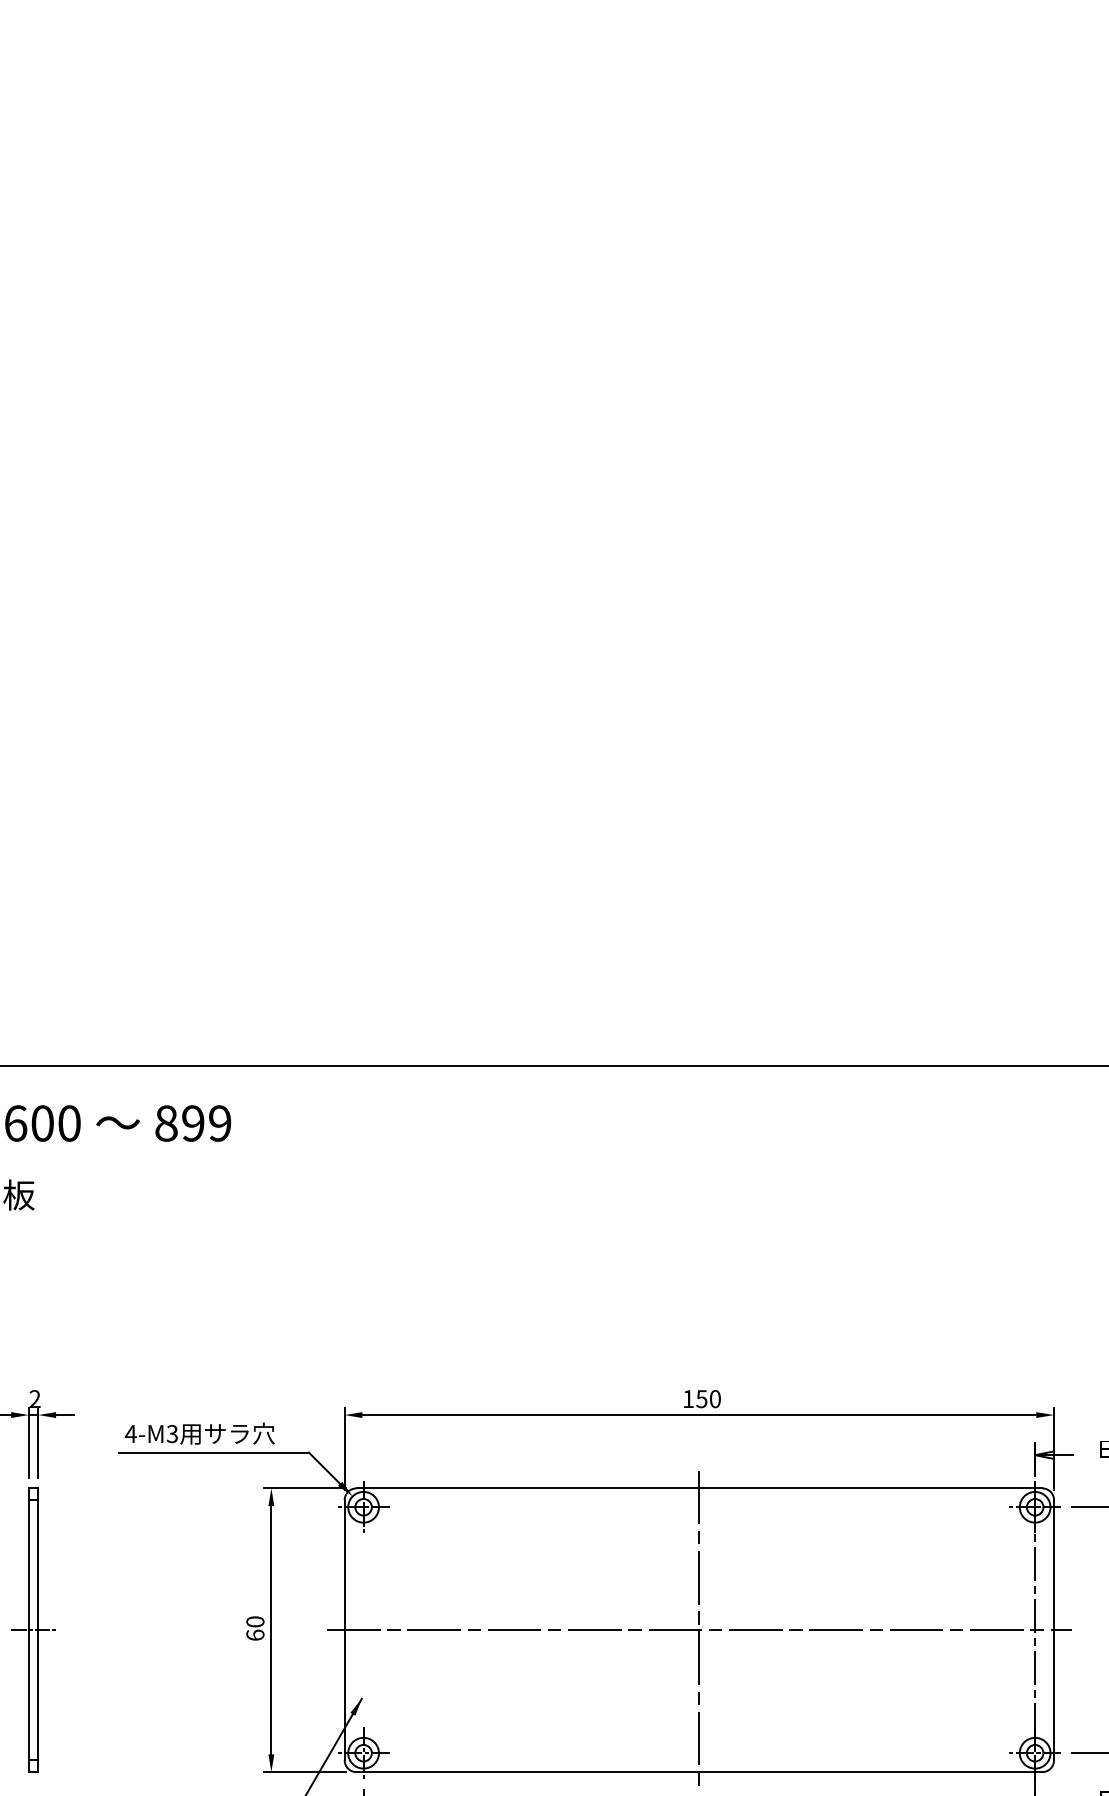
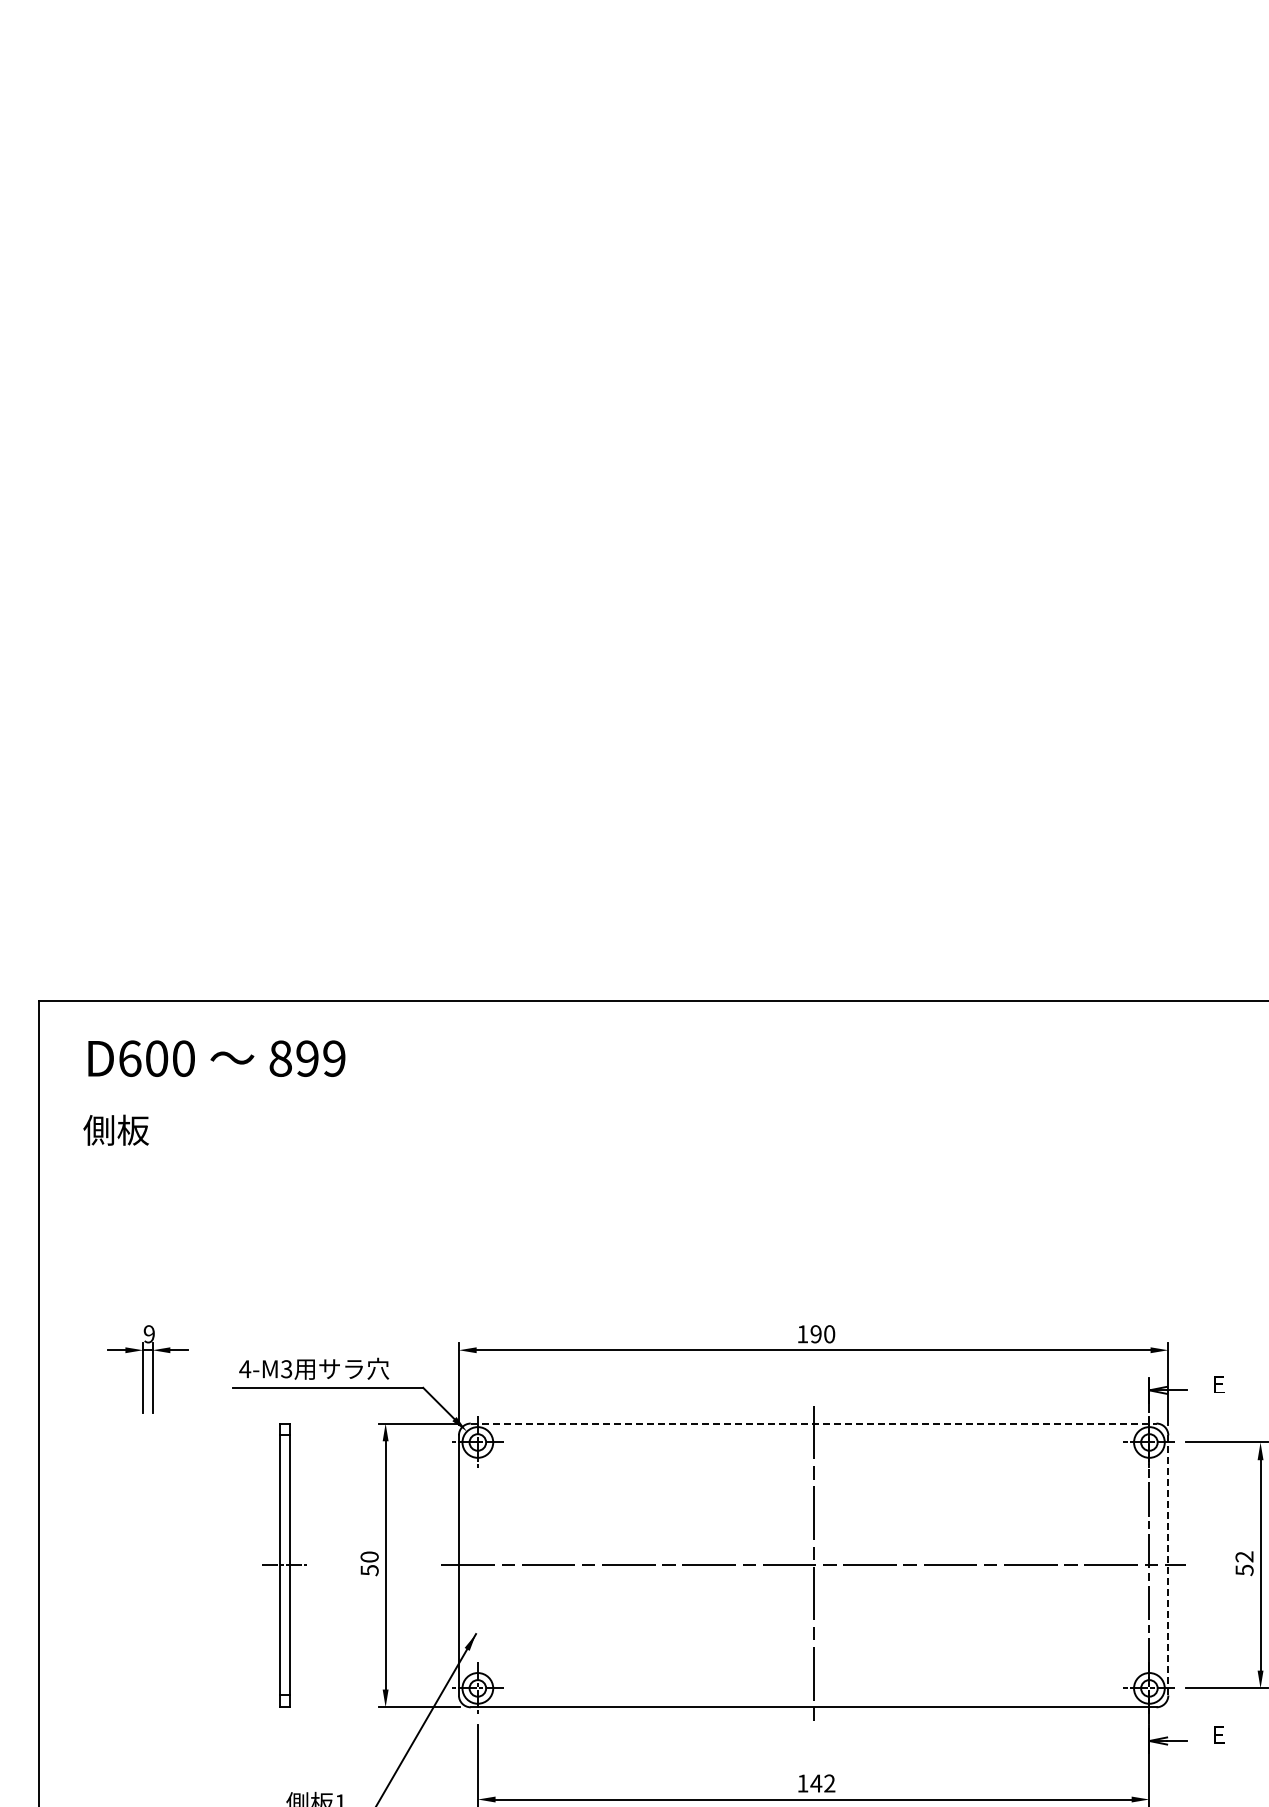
text: (34, 1399) -> (148, 1334), 2 -> 9
text: (701, 1399) -> (815, 1334), 150 -> 190
line: (699, 1488) -> (813, 1423), solid -> dashed
part: (33, 1630) -> (284, 1565), moved
line: (1054, 1630) -> (1168, 1565), solid -> dashed
text: (255, 1635) -> (369, 1570), 60 -> 50

